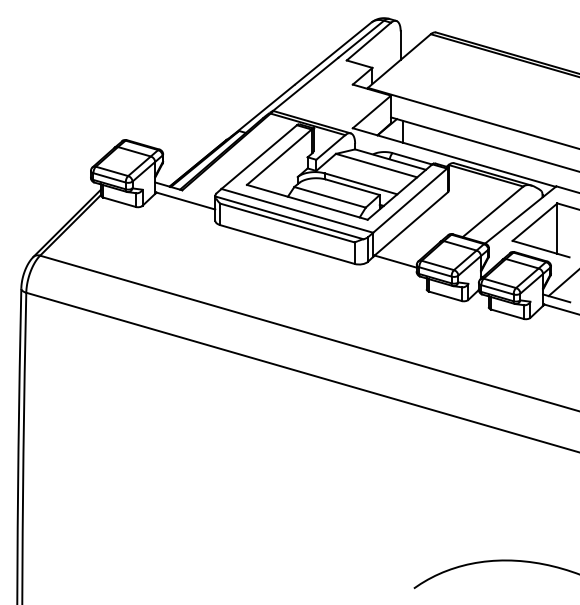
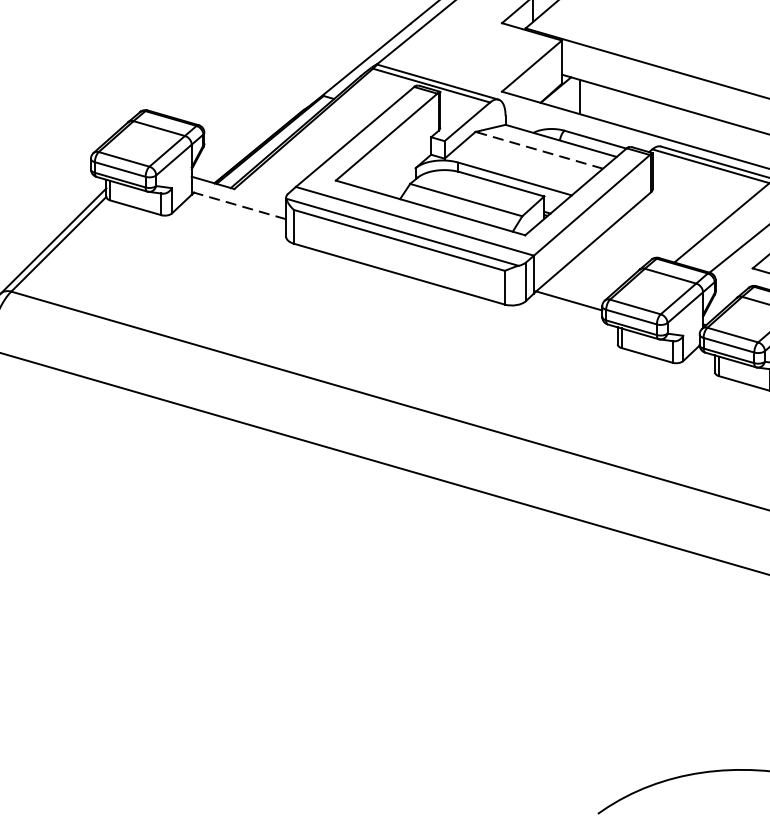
line: (376, 165) -> (539, 150), solid -> dashed
line: (185, 201) -> (239, 206), solid -> dashed

